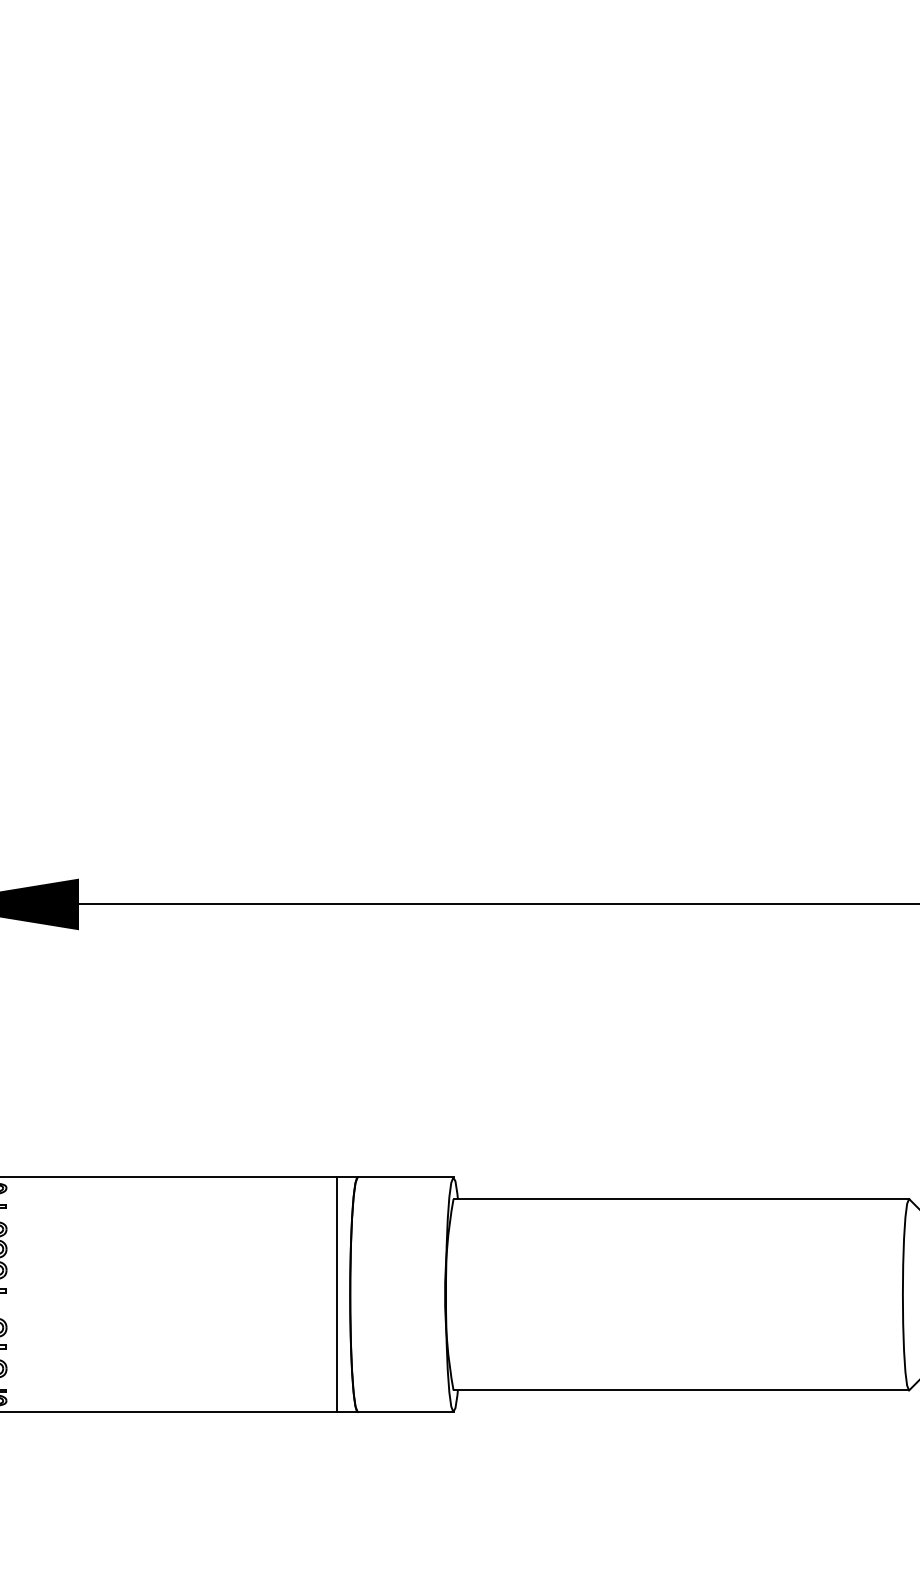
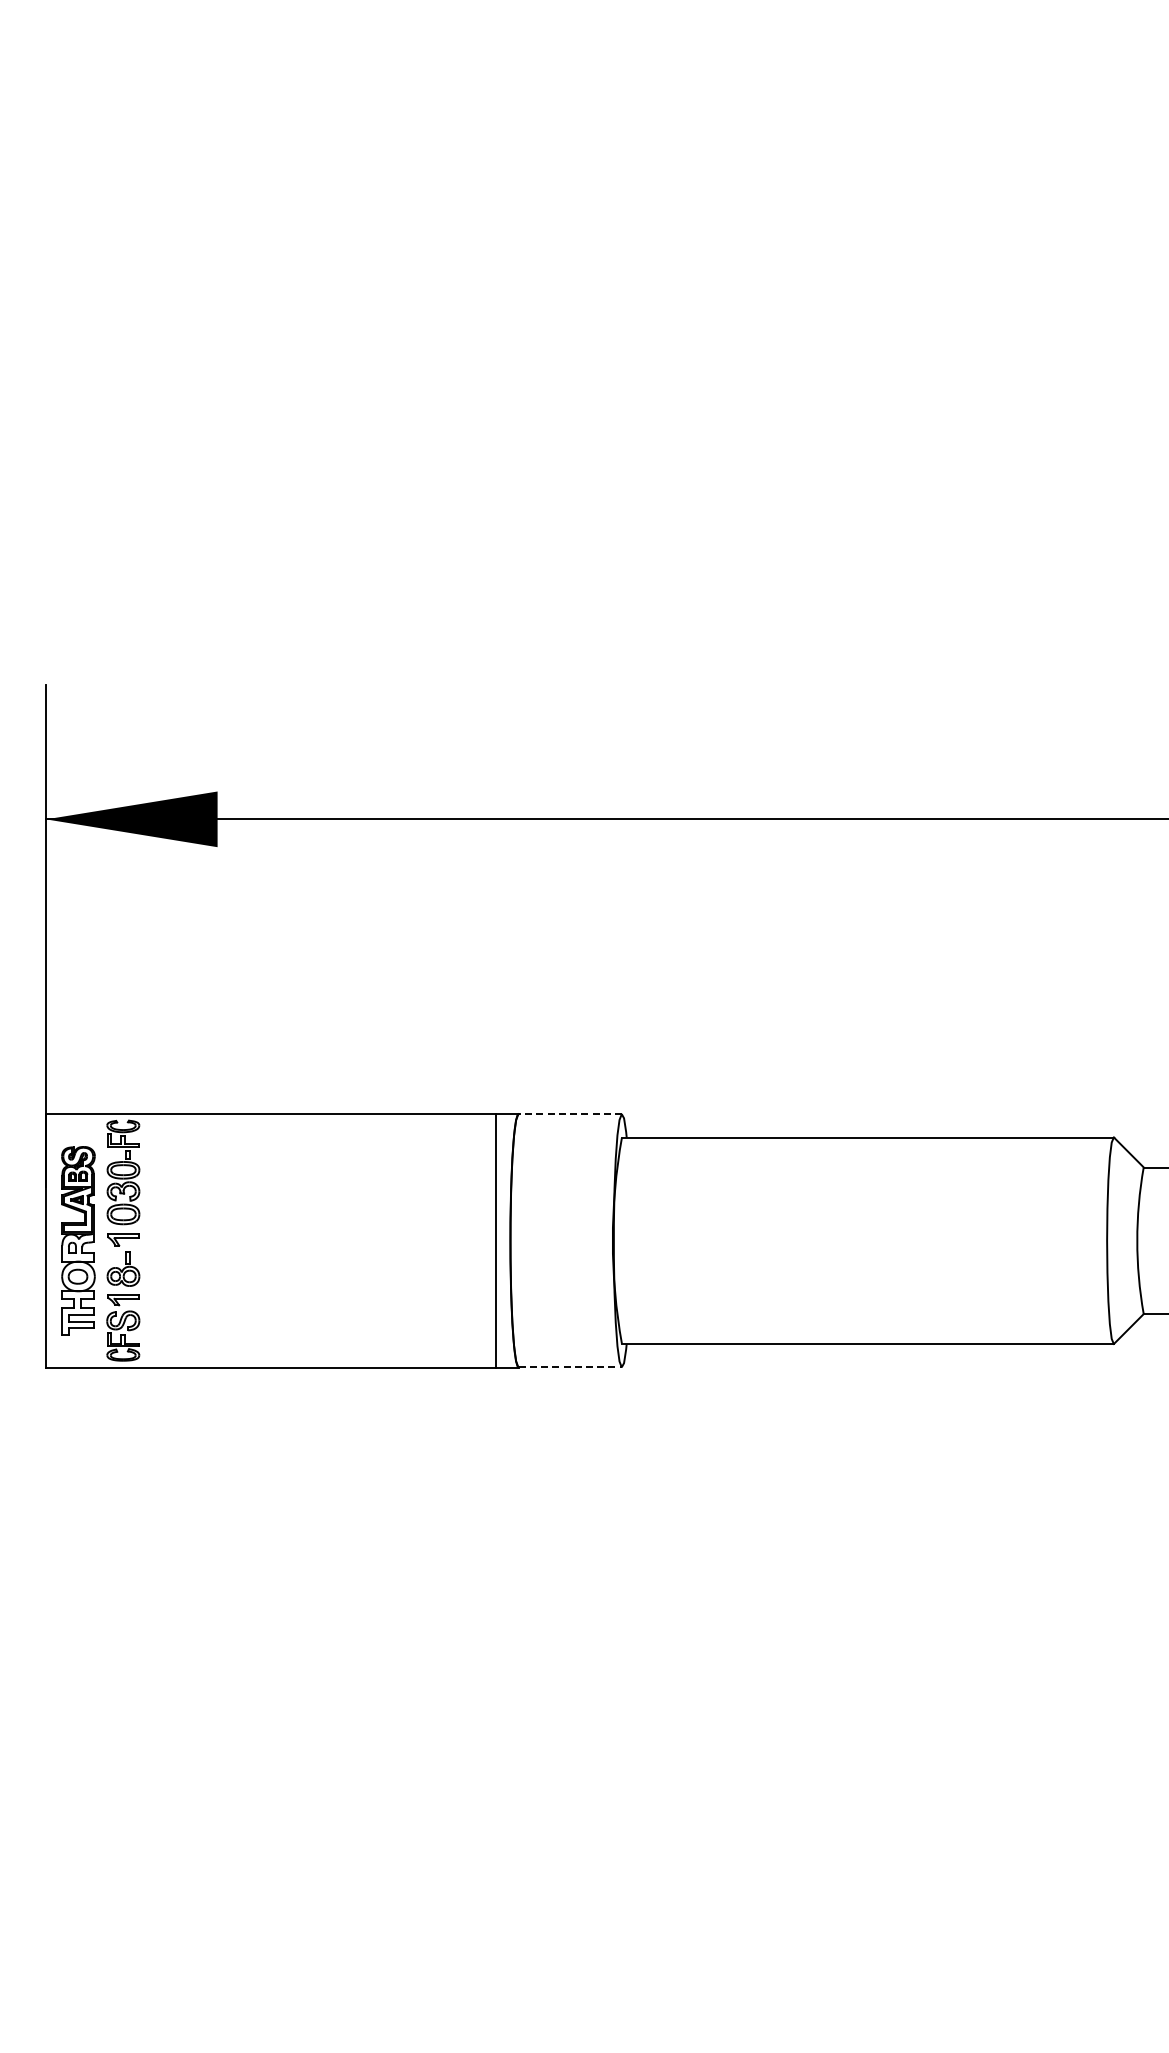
line: (405, 1177) -> (570, 1114), solid -> dashed
line: (405, 1412) -> (570, 1367), solid -> dashed

